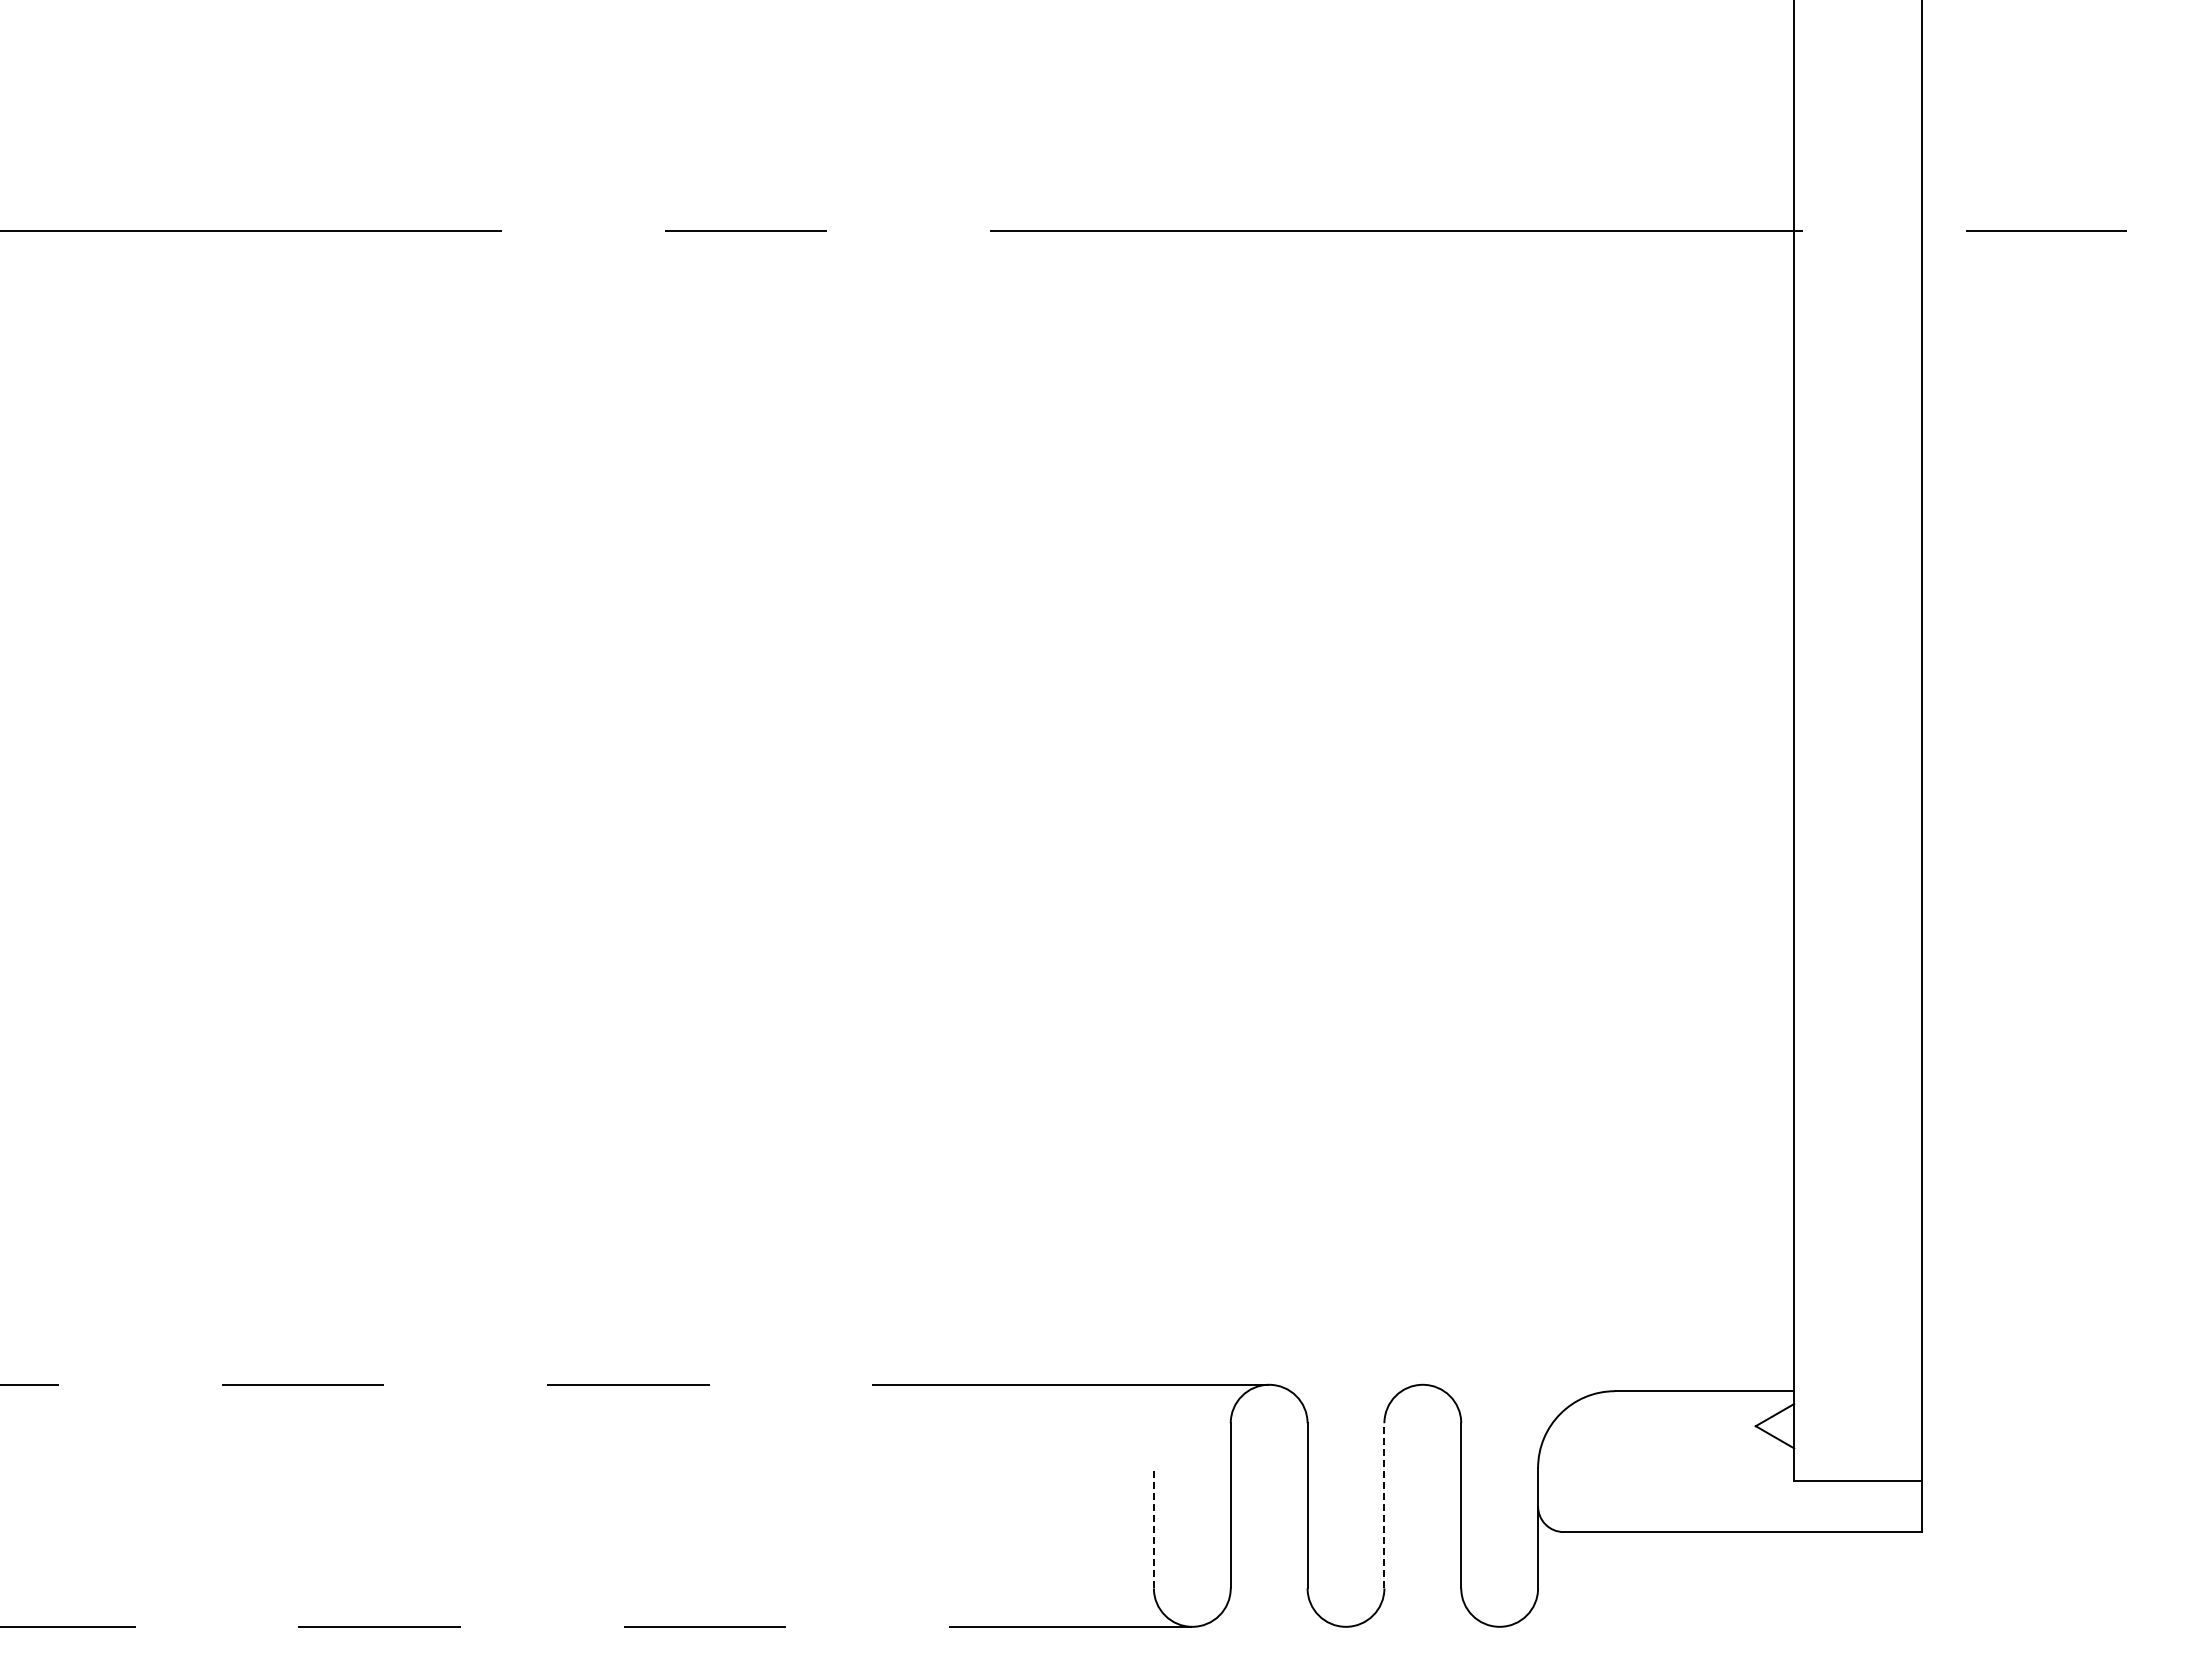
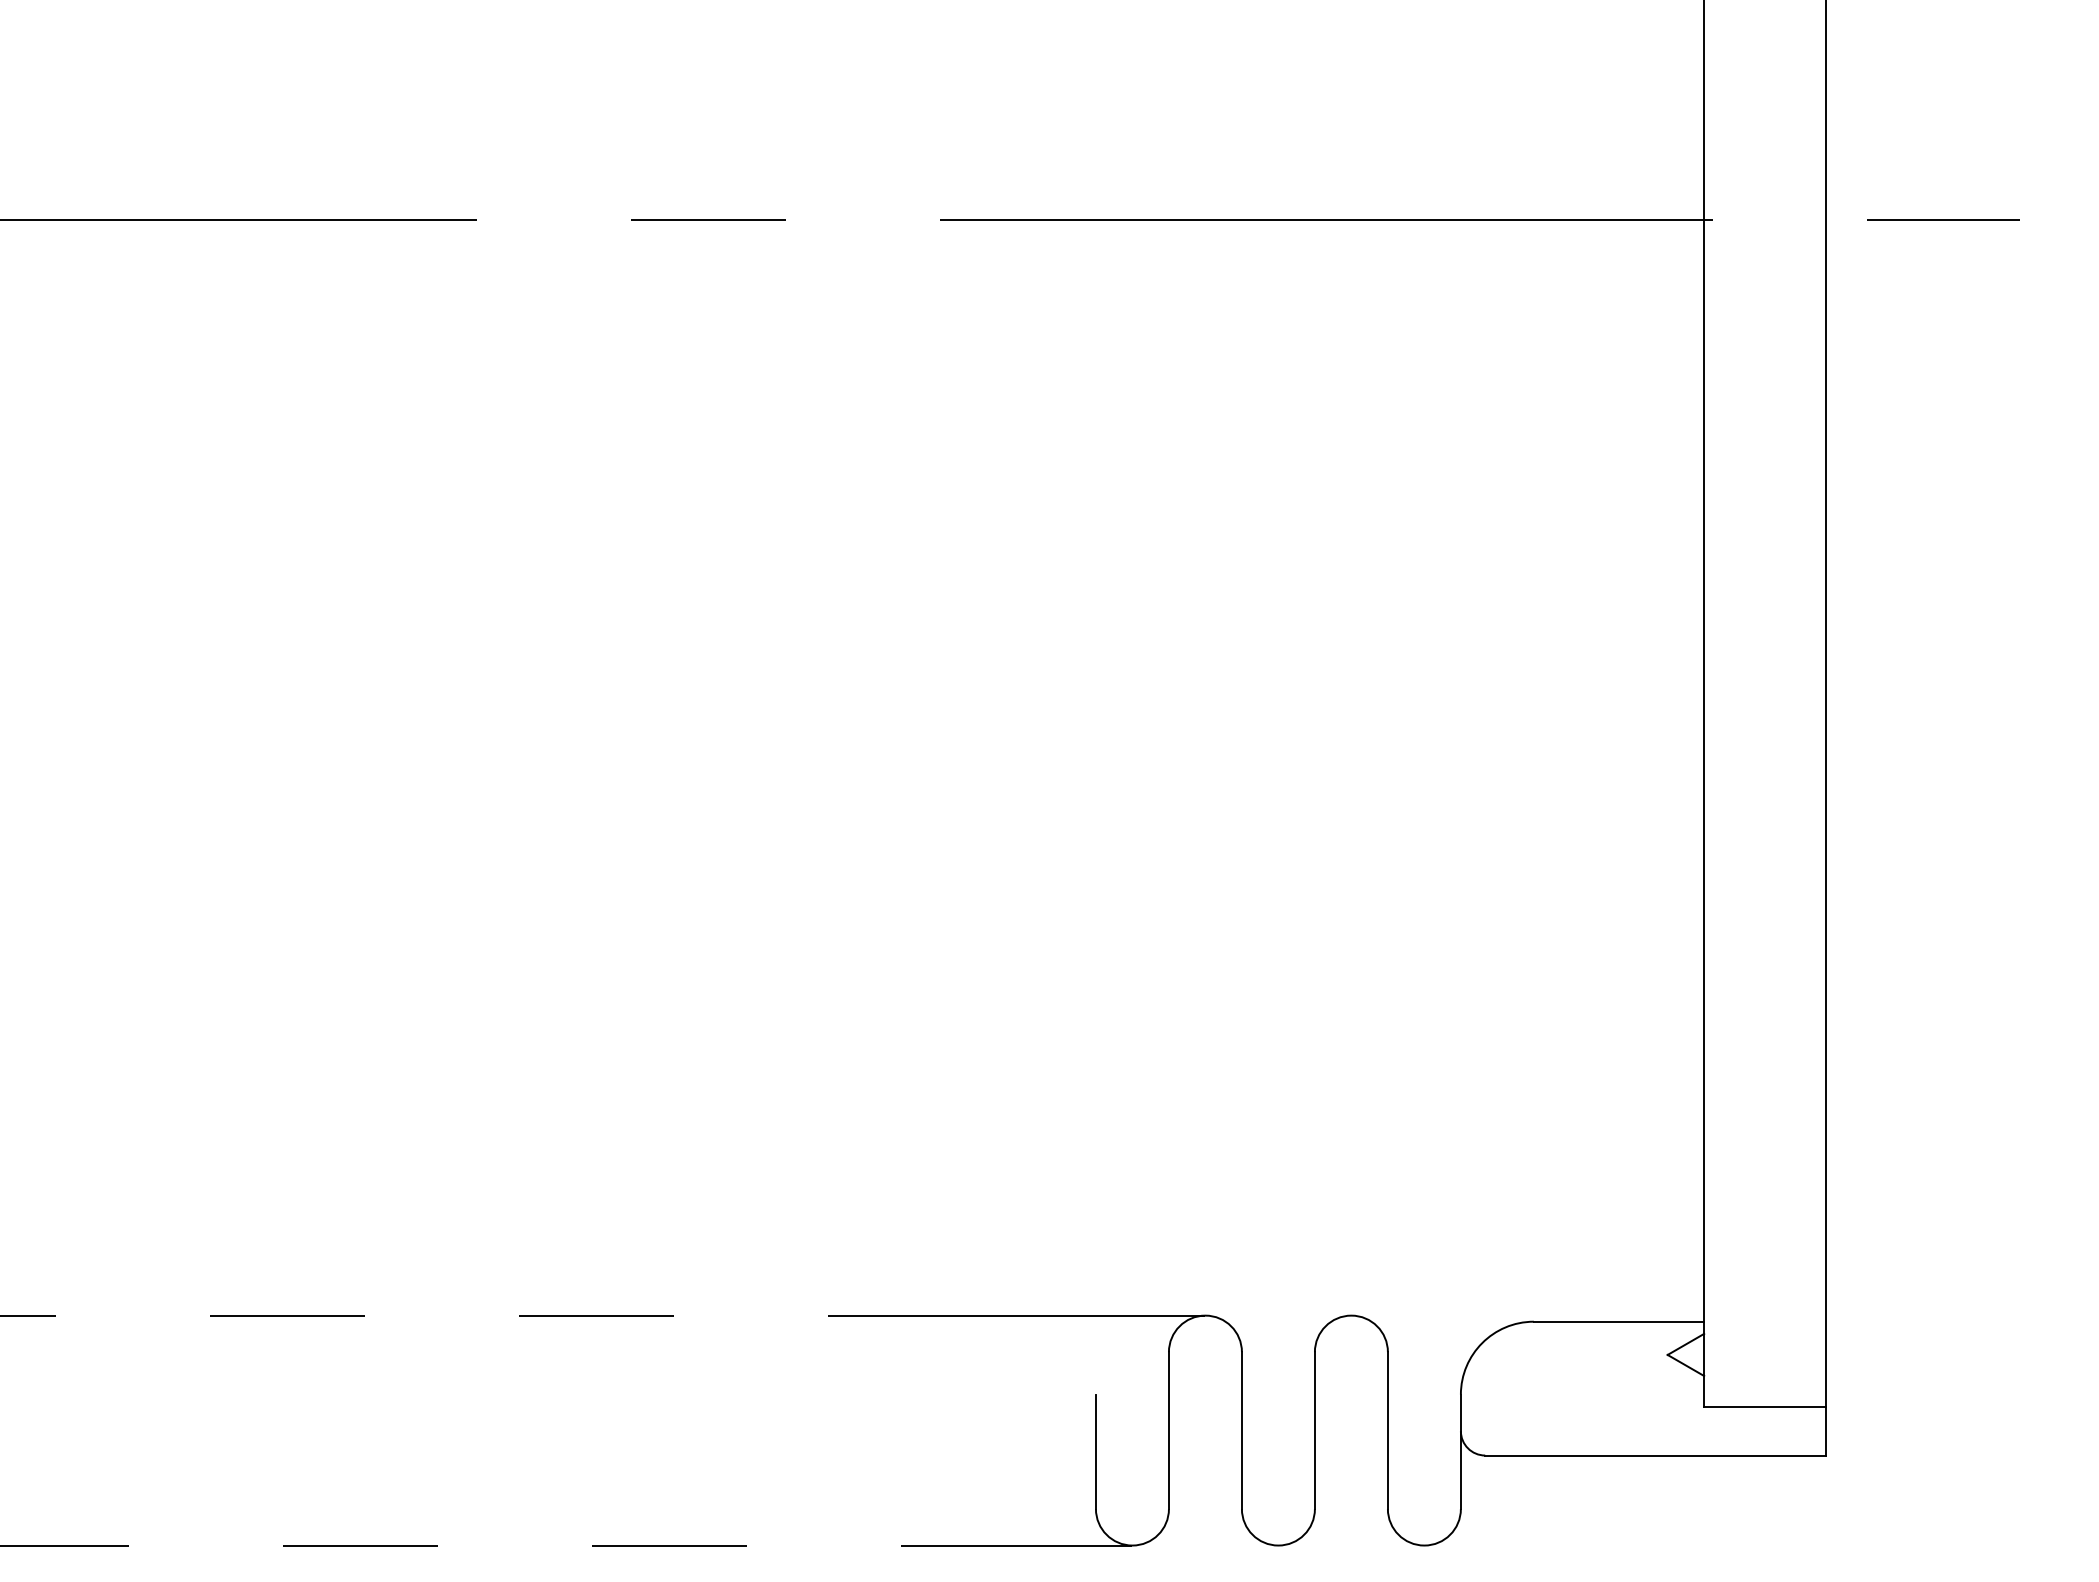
line: (1384, 1505) -> (1314, 1430), dashed -> solid
line: (1153, 1527) -> (1095, 1451), dashed -> solid

